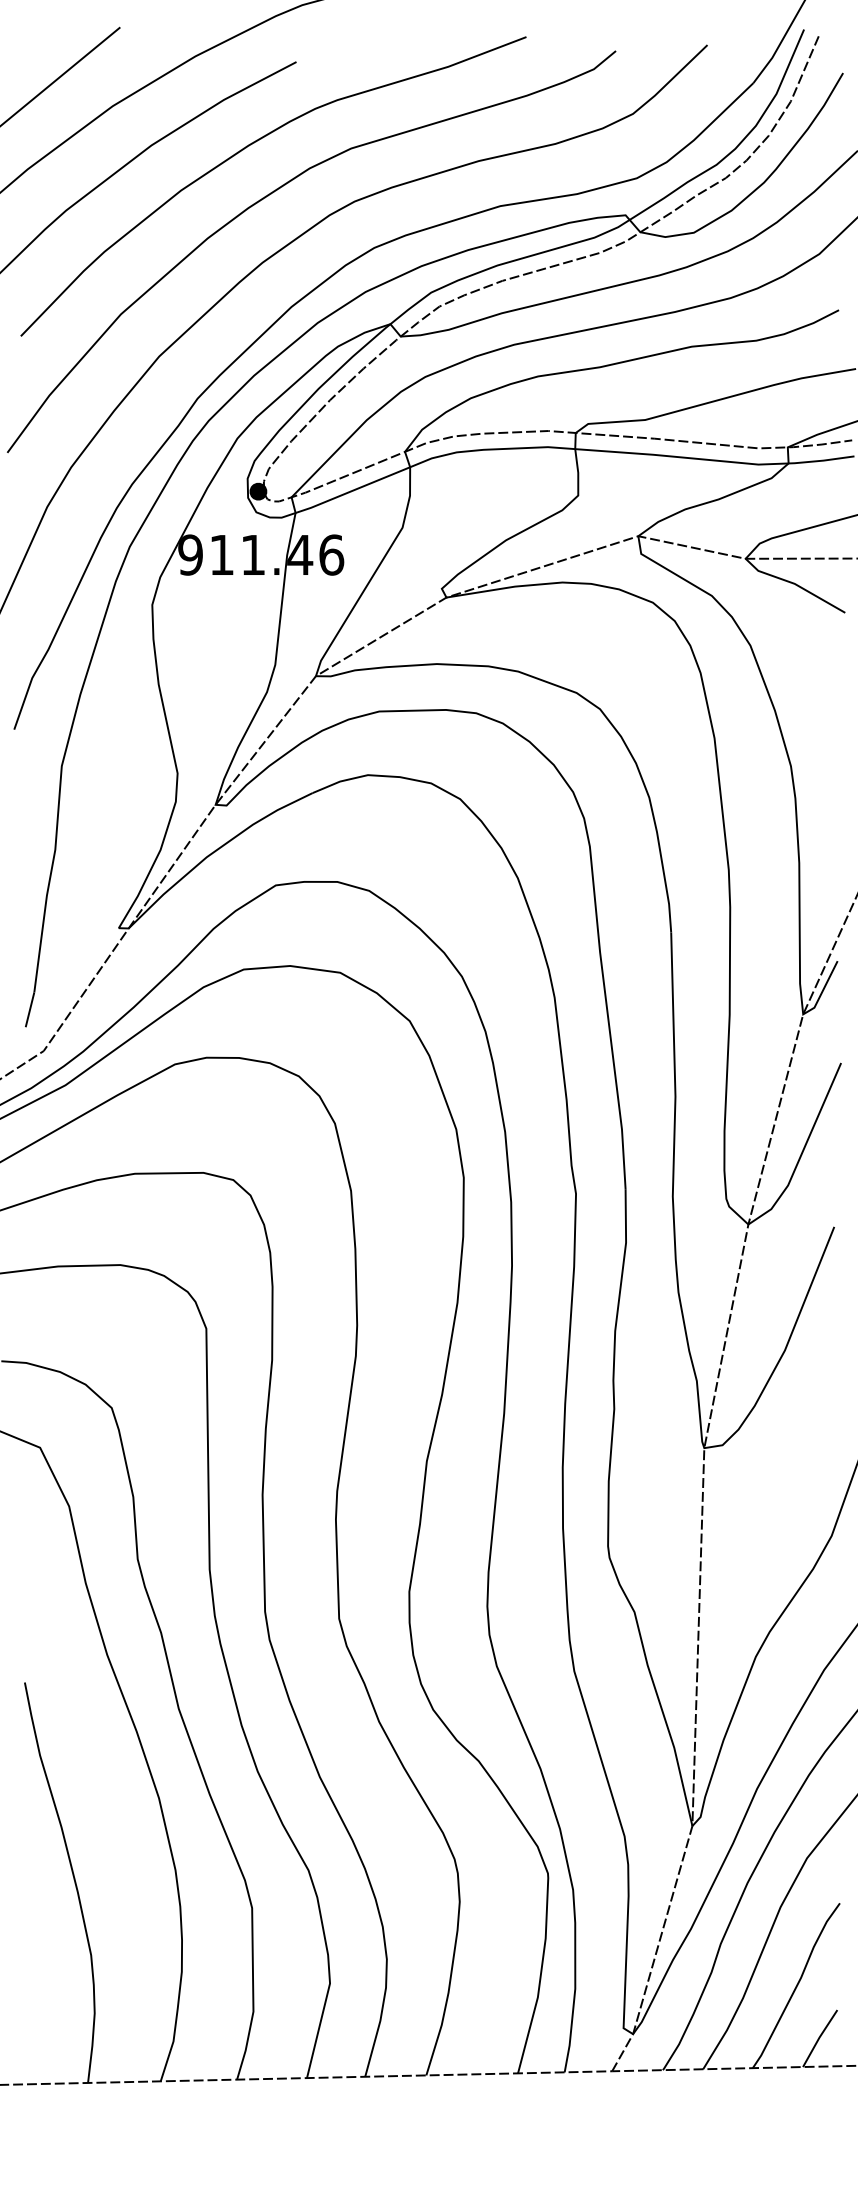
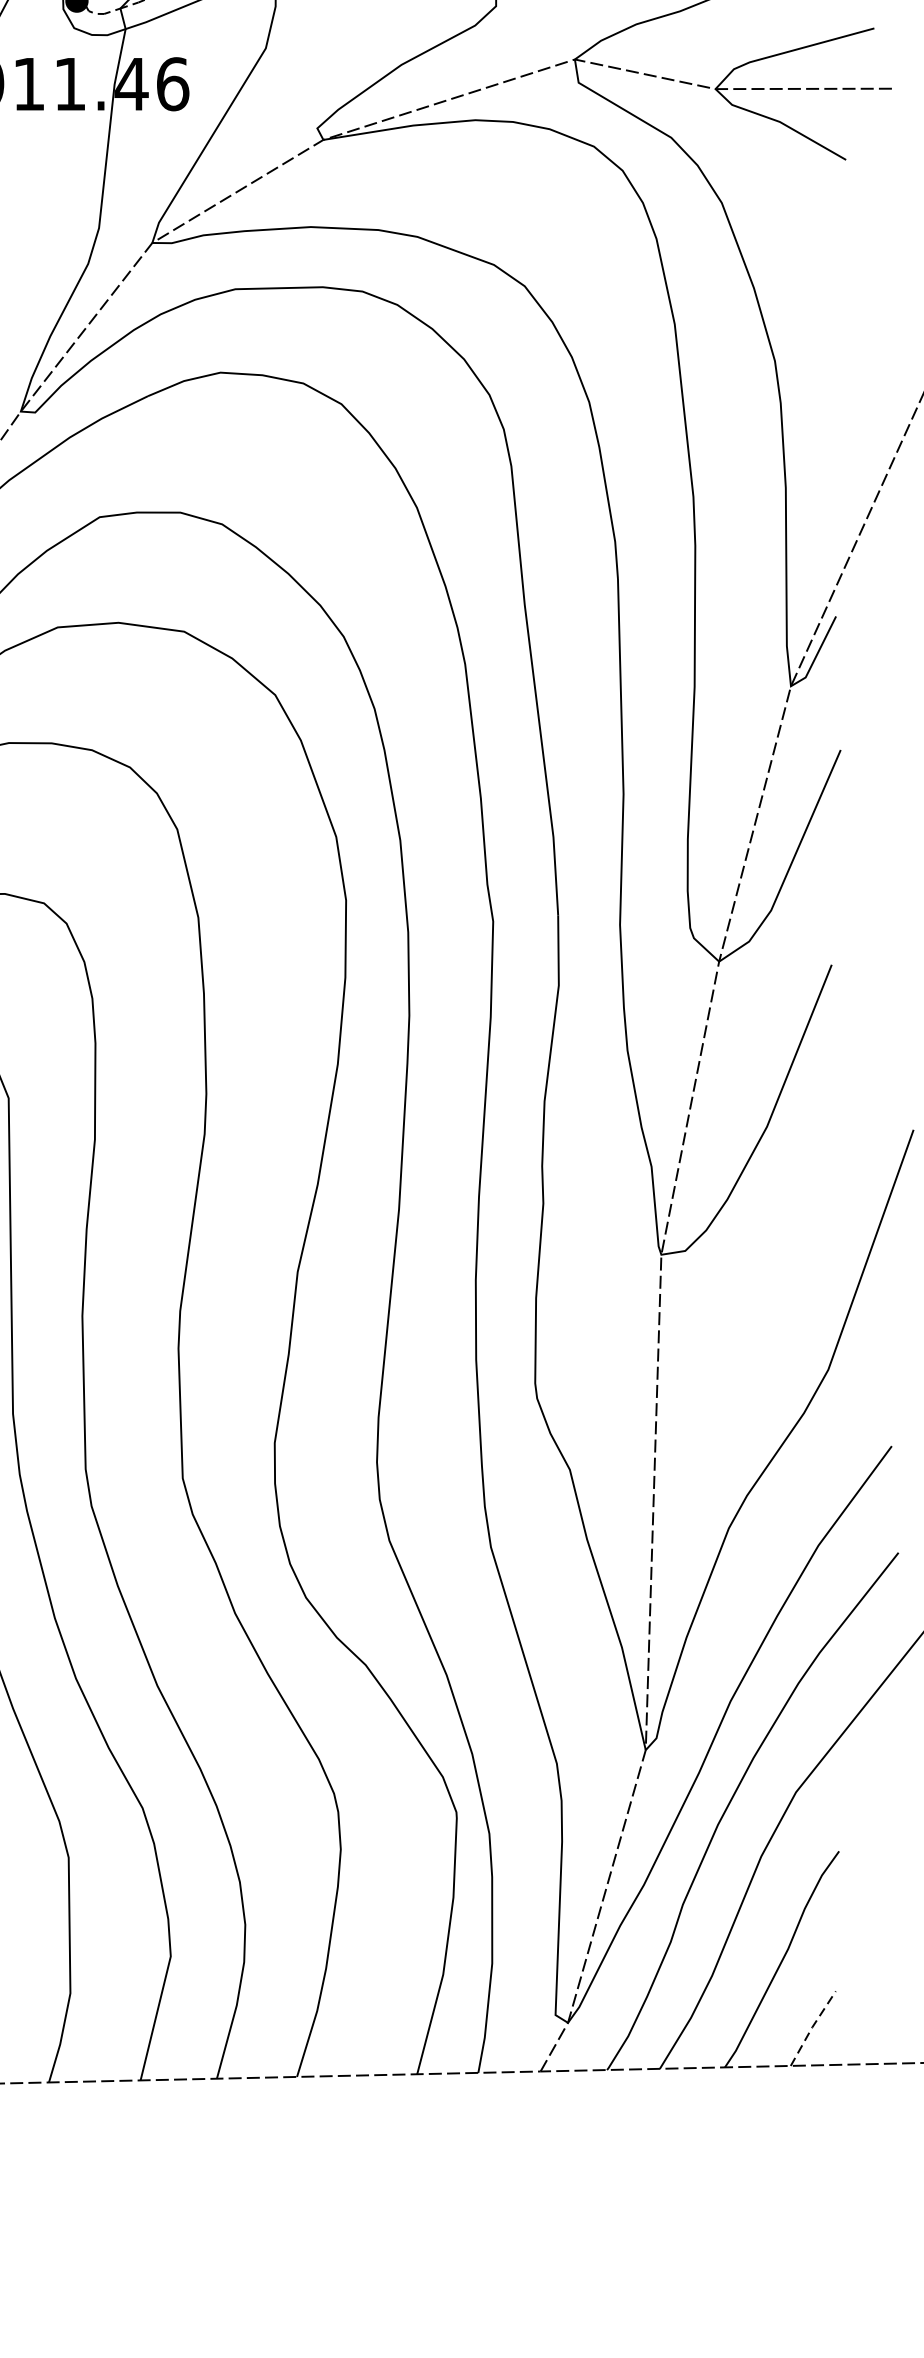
line: (819, 2037) -> (812, 2027), solid -> dashed

